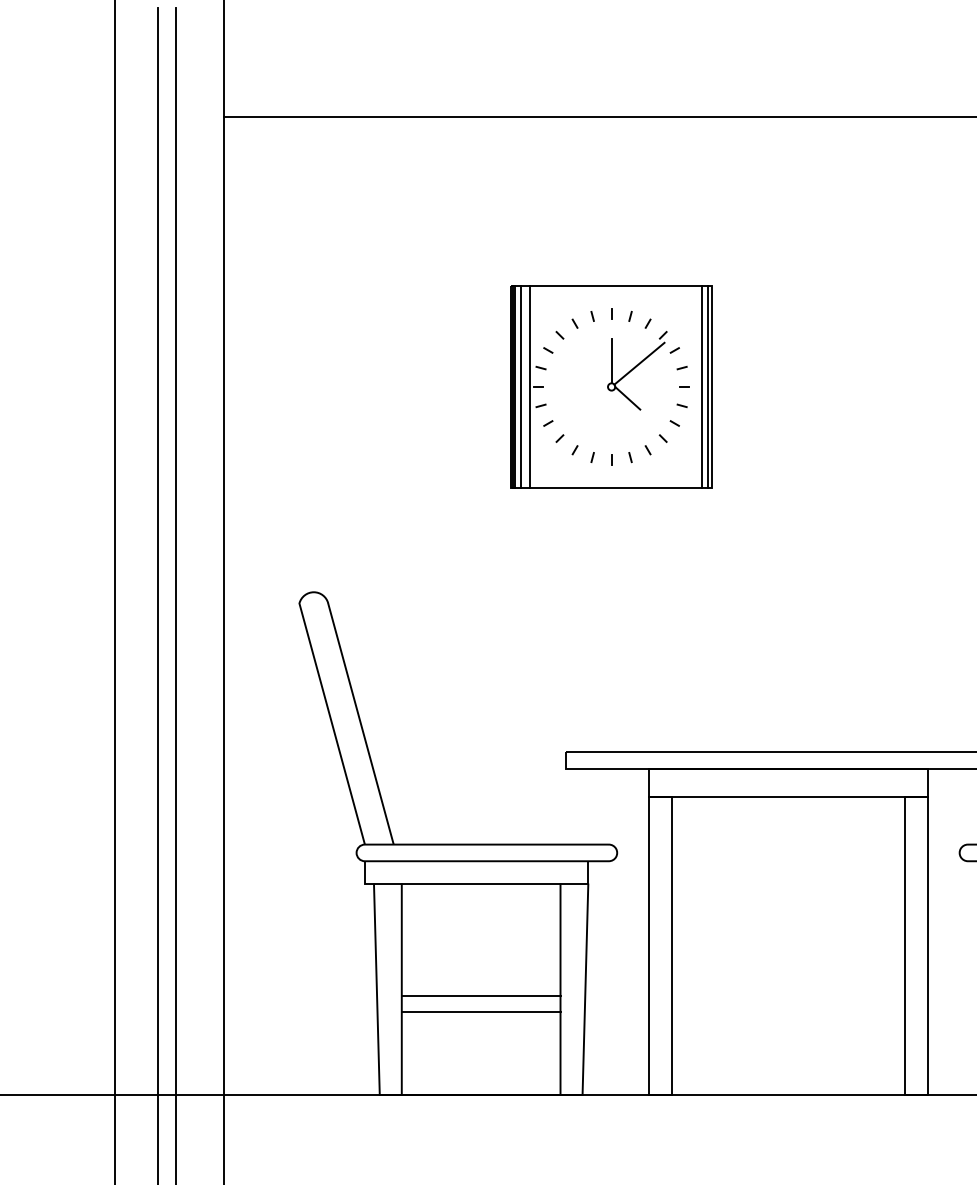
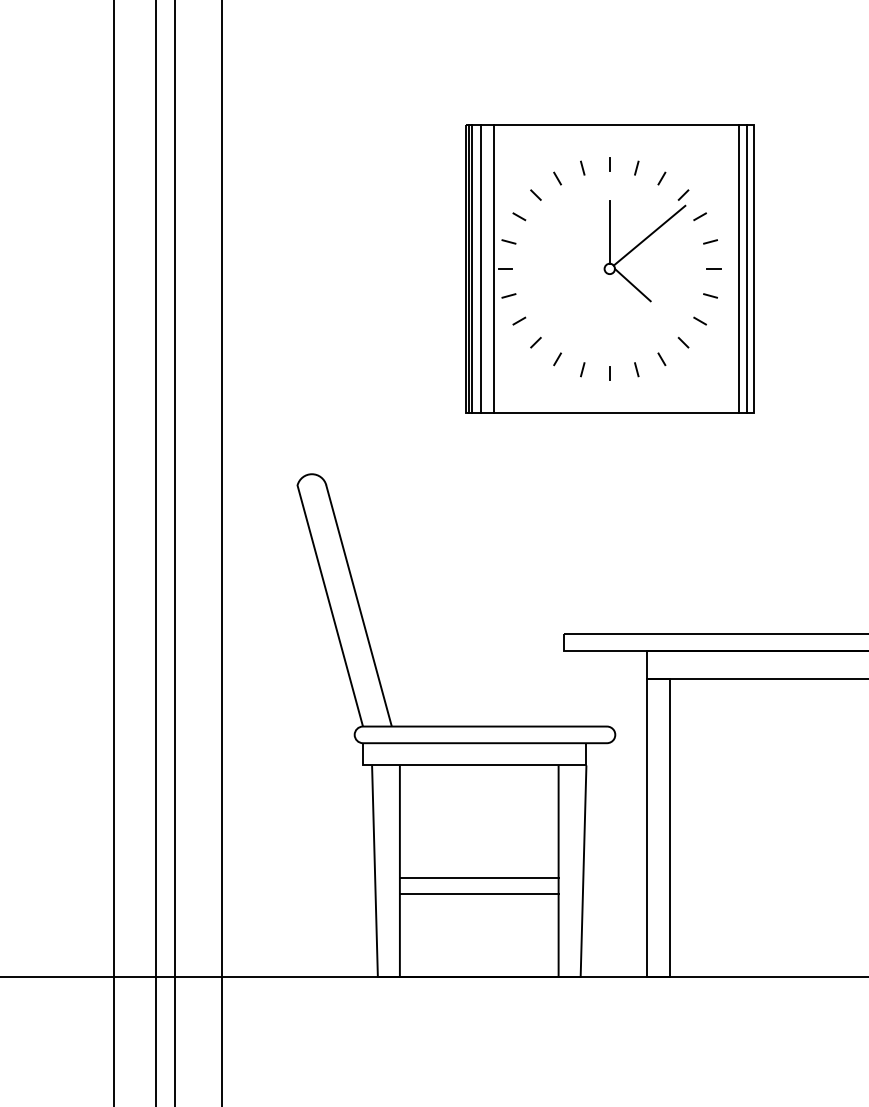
part: (611, 386) -> (609, 268), size x1.43

